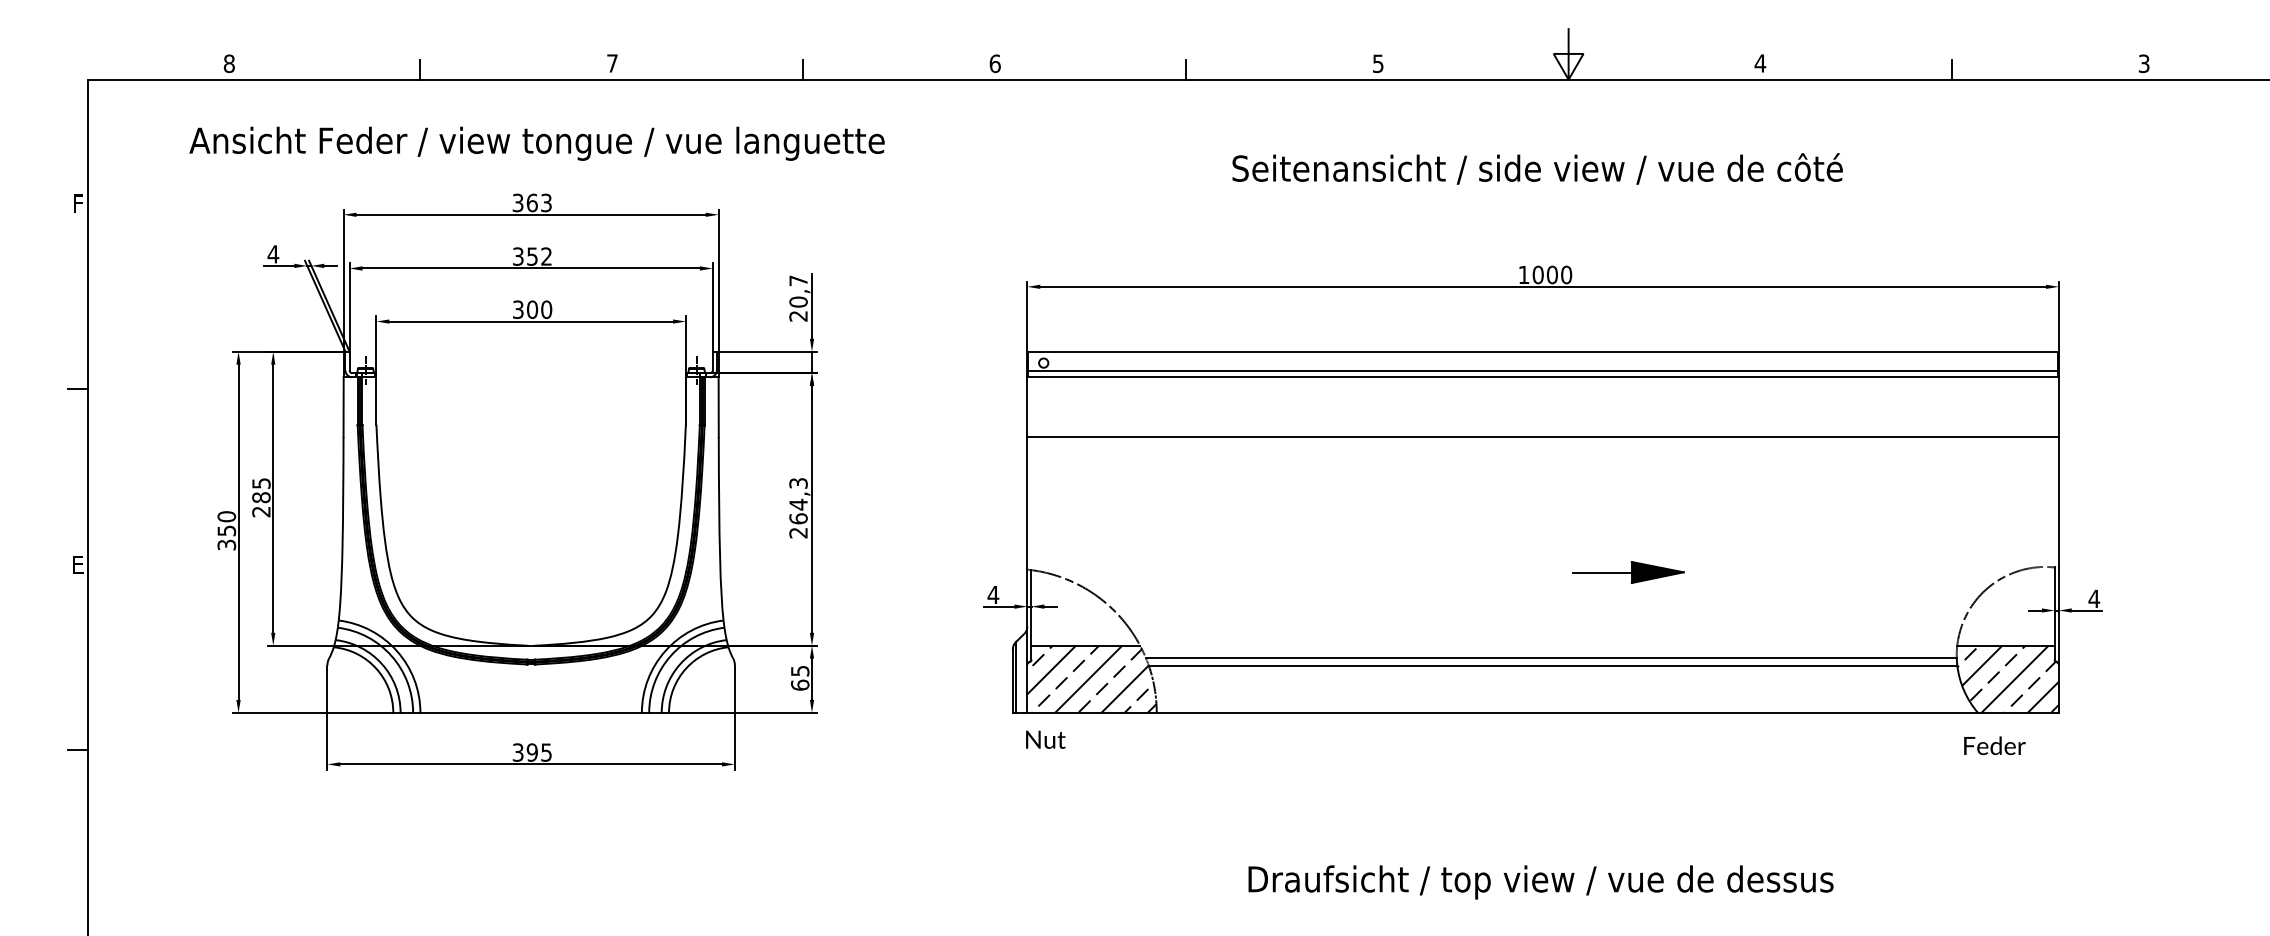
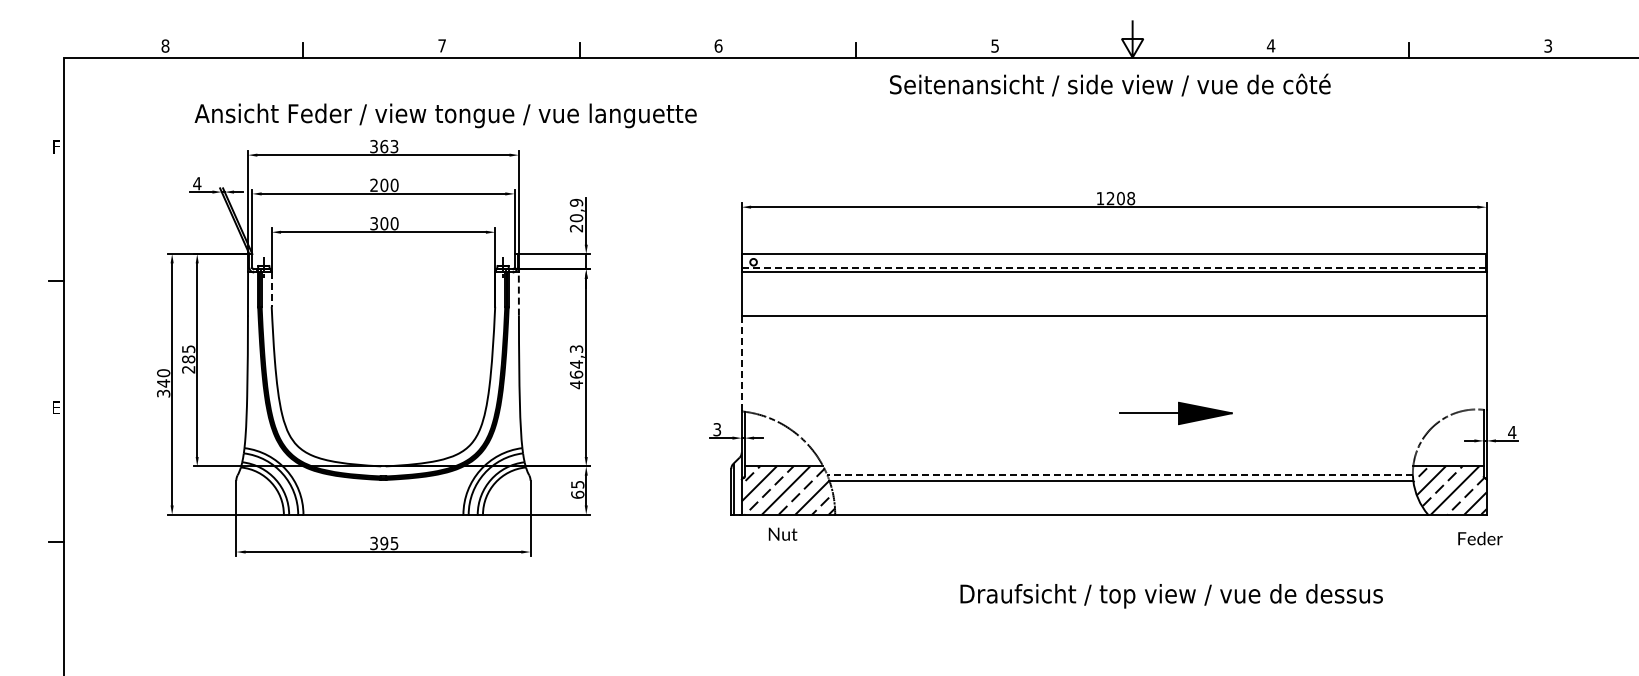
text: (536, 143) -> (445, 115), moved
text: (1537, 168) -> (1110, 84), moved
text: (532, 256) -> (384, 185), 352 -> 200
text: (1551, 274) -> (1120, 198), 1000 -> 1208
text: (798, 280) -> (576, 202), 20,7 -> 20,9
line: (1543, 370) -> (1114, 267), solid -> dashed
line: (376, 402) -> (271, 290), solid -> dashed
line: (718, 407) -> (518, 294), solid -> dashed
line: (1026, 503) -> (741, 363), solid -> dashed
text: (226, 531) -> (163, 383), 350 -> 340
text: (797, 532) -> (575, 384), 264,3 -> 464,3
part: (1627, 572) -> (1175, 413), size x1.4
text: (993, 594) -> (717, 429), 4 -> 3
line: (1551, 658) -> (1120, 475), solid -> dashed
text: (1044, 738) -> (782, 533), moved
text: (1994, 745) -> (1480, 538), moved
text: (1540, 882) -> (1171, 596), moved

